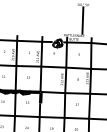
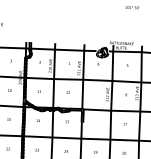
line: (82, 20) -> (131, 25), removed

